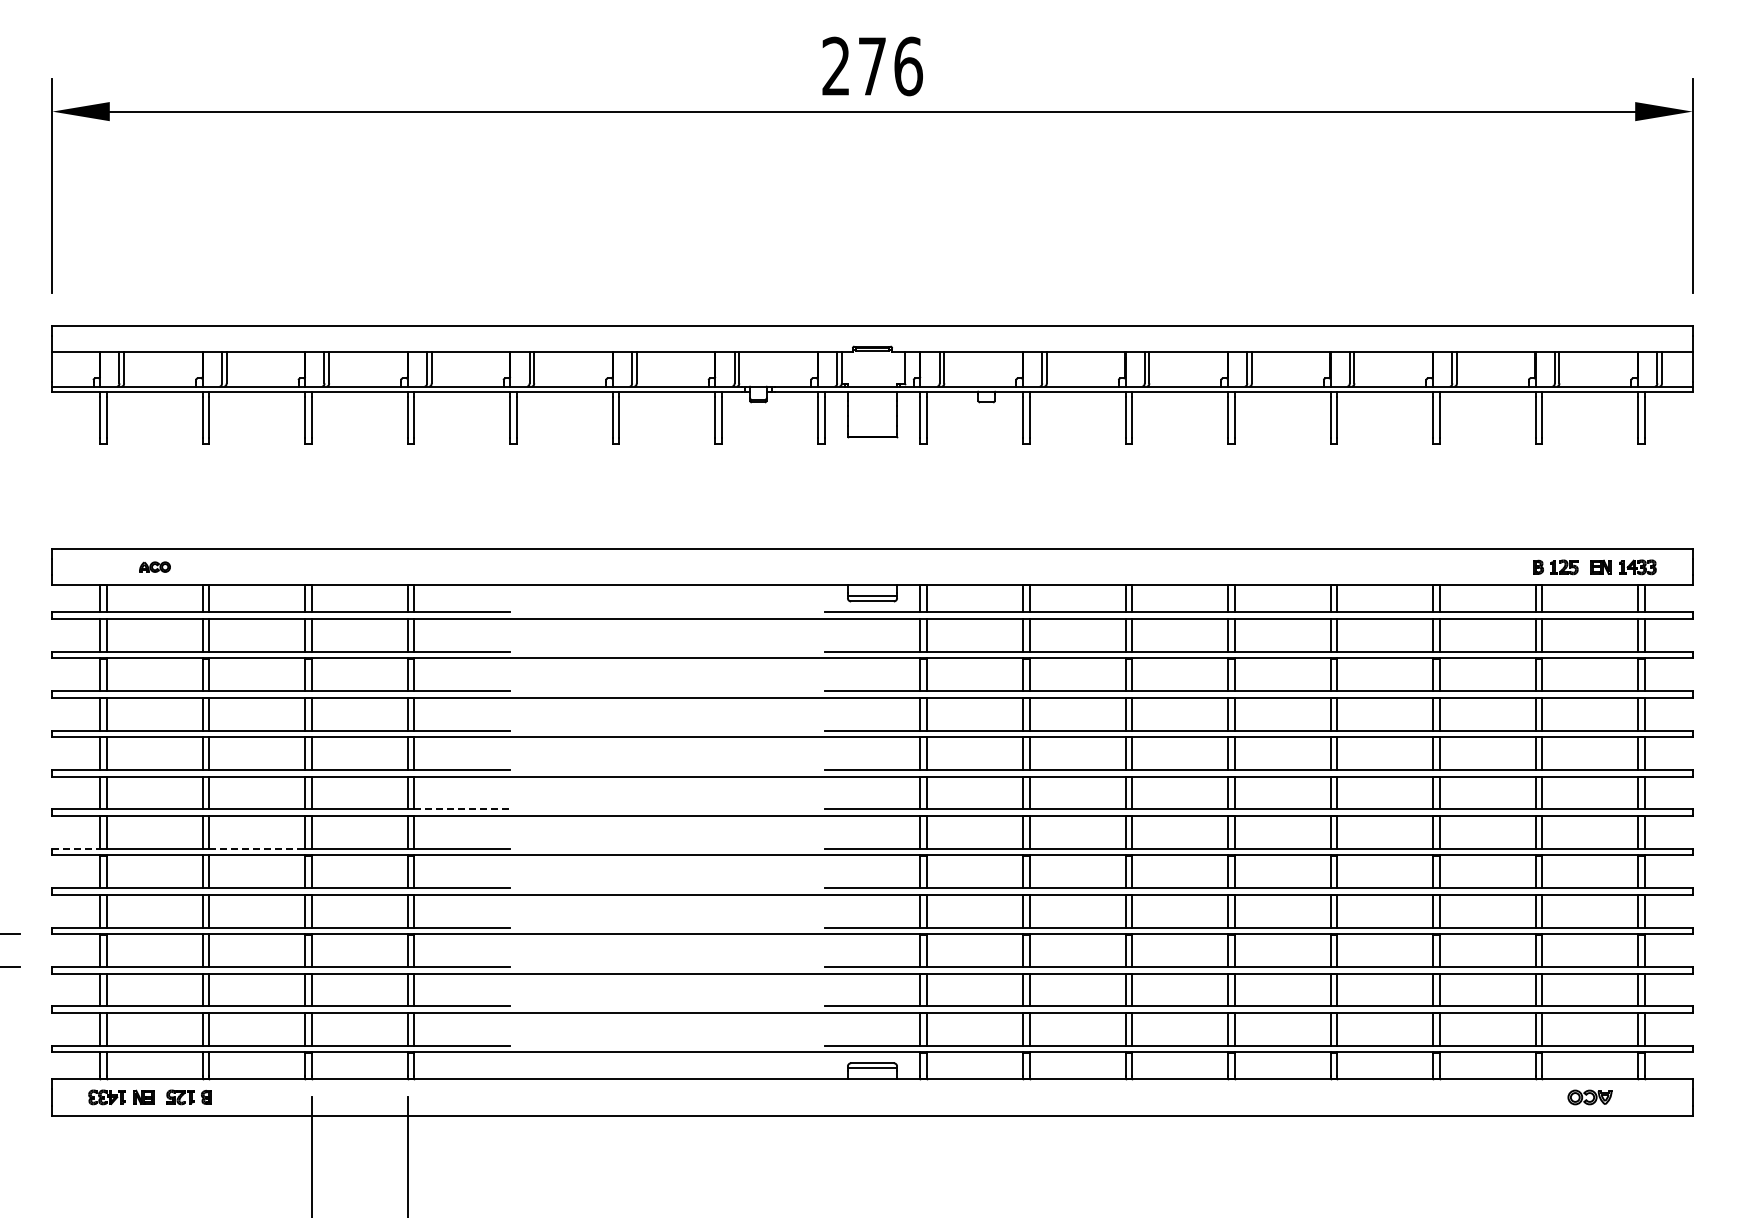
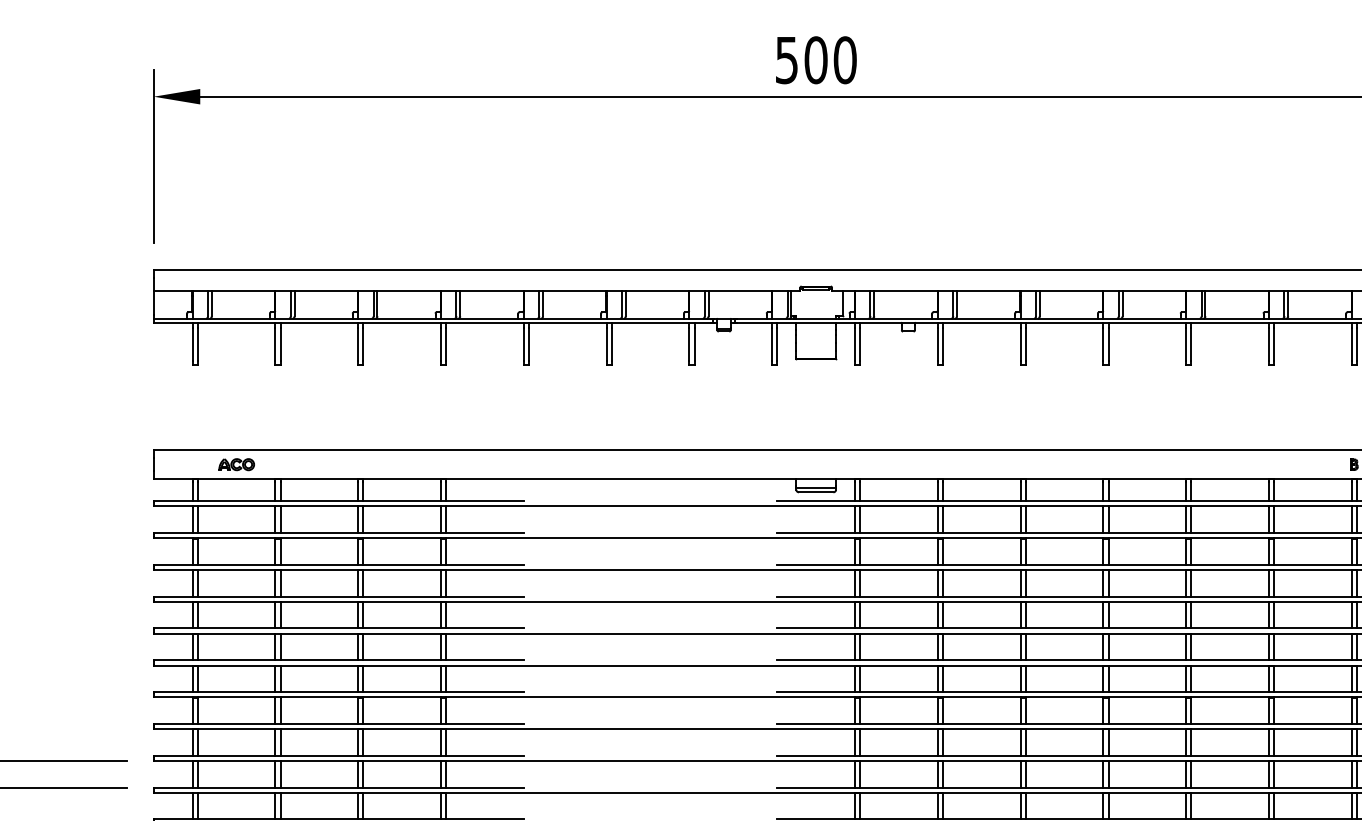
text: (872, 66) -> (816, 60), 276 -> 500
part: (154, 566) -> (236, 464), size x1.43
line: (462, 809) -> (485, 660), dashed -> solid
line: (76, 848) -> (173, 691), dashed -> solid
line: (257, 848) -> (319, 691), dashed -> solid

